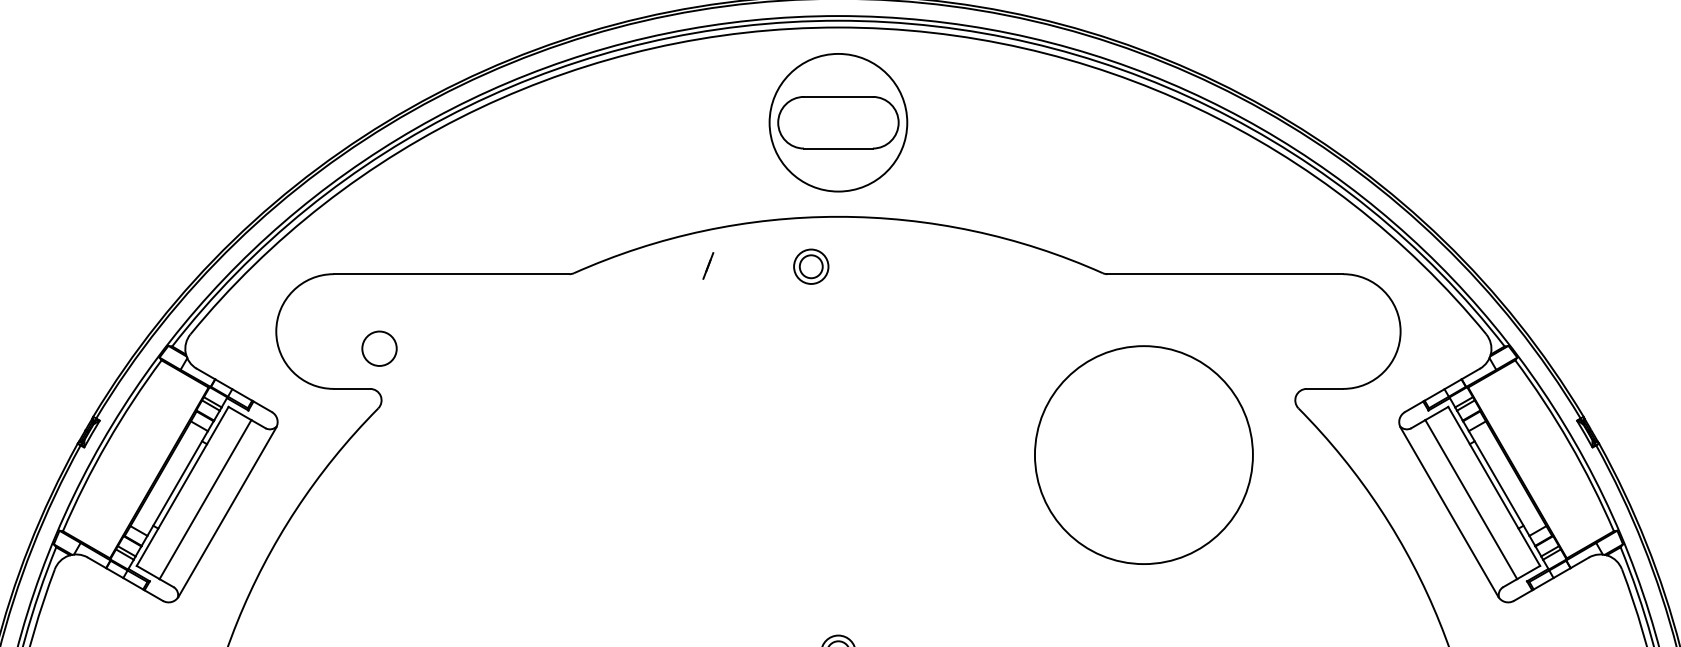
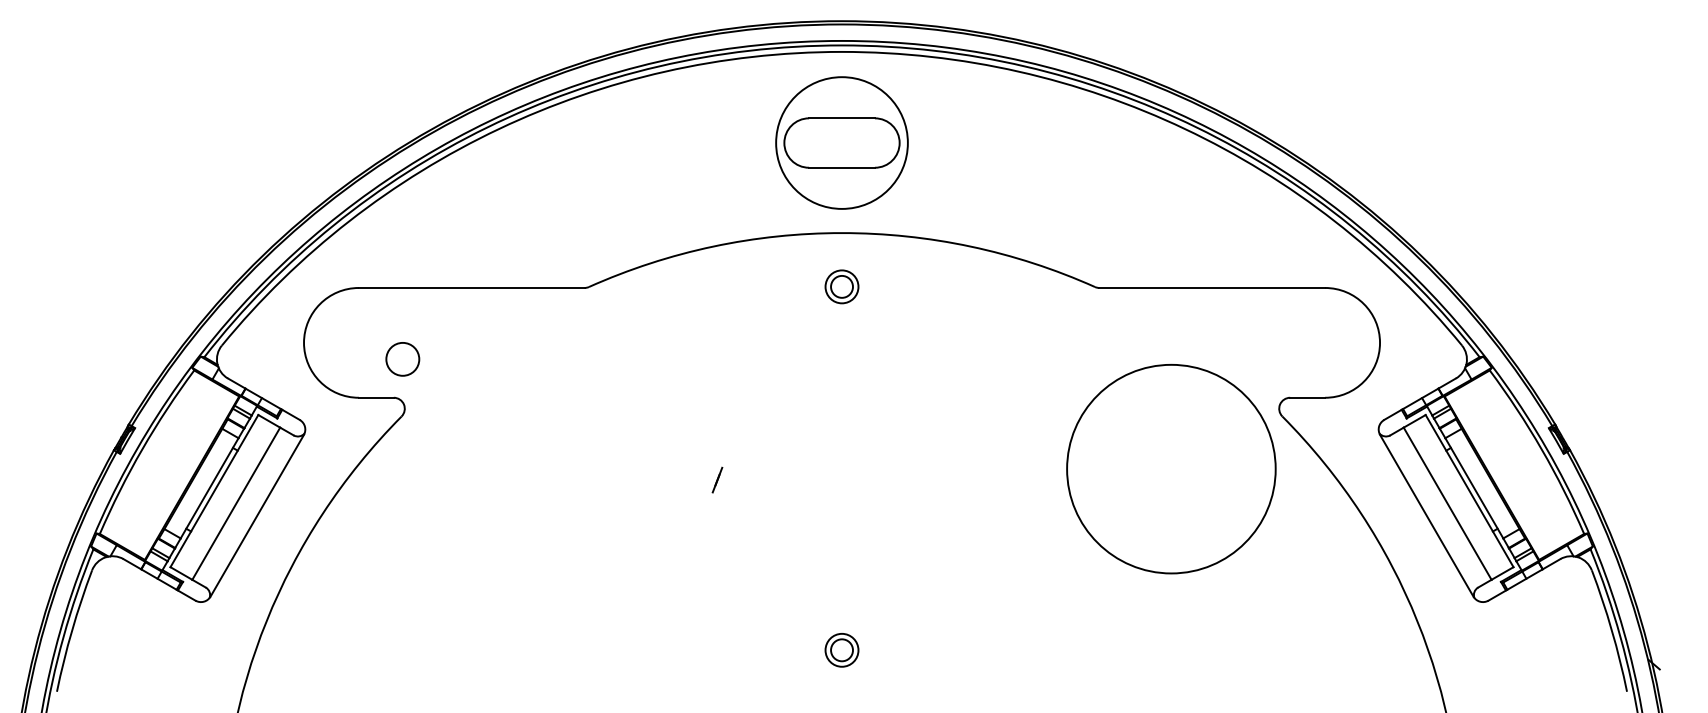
line: (708, 265) -> (717, 479), moved
part: (810, 266) -> (841, 286), moved
circle: (1144, 455) -> (1171, 469), moved

